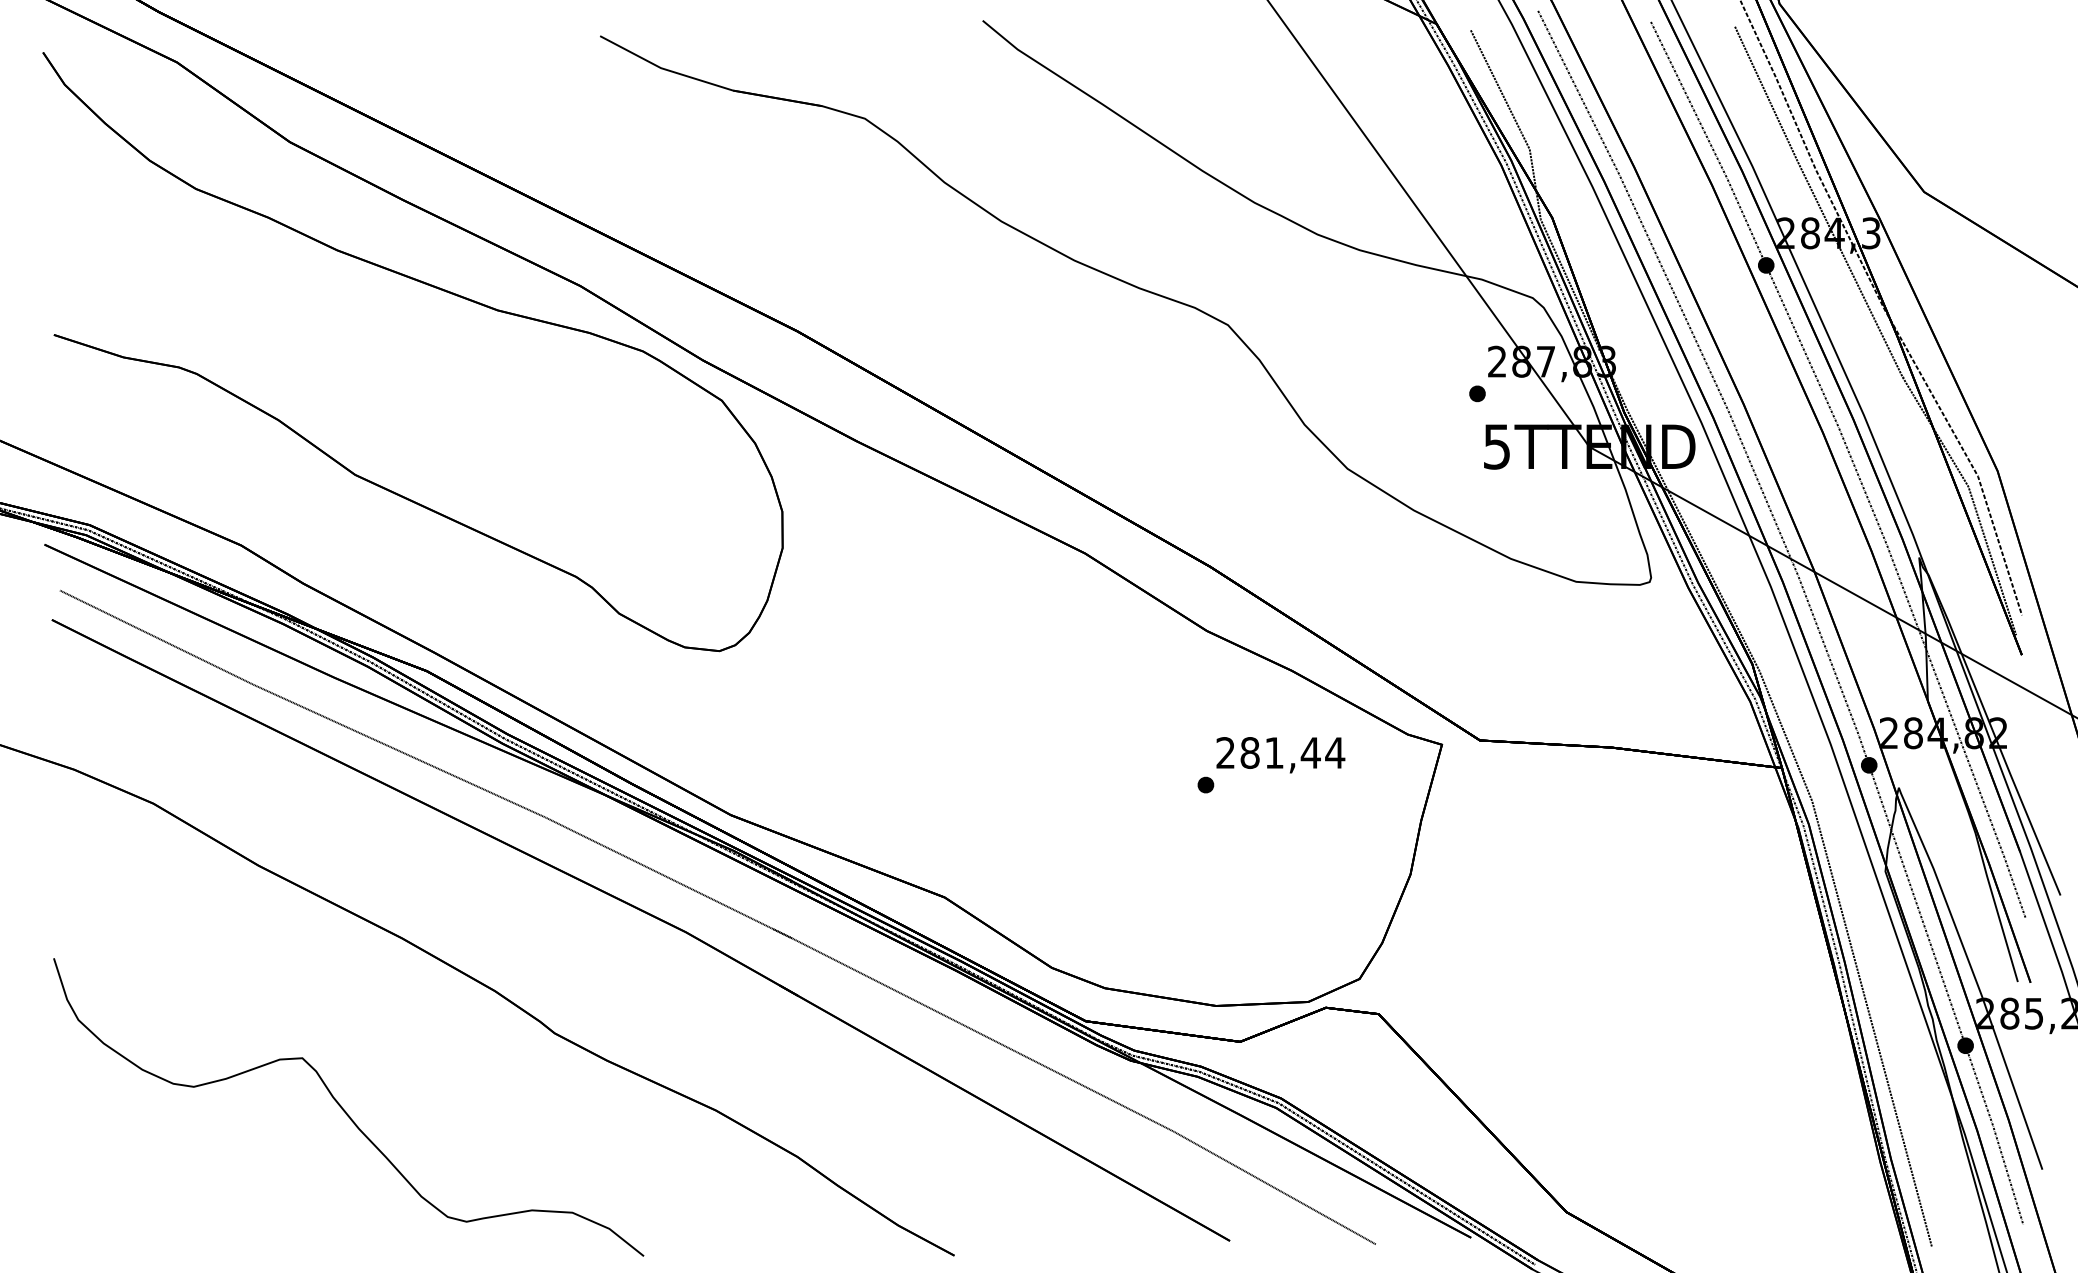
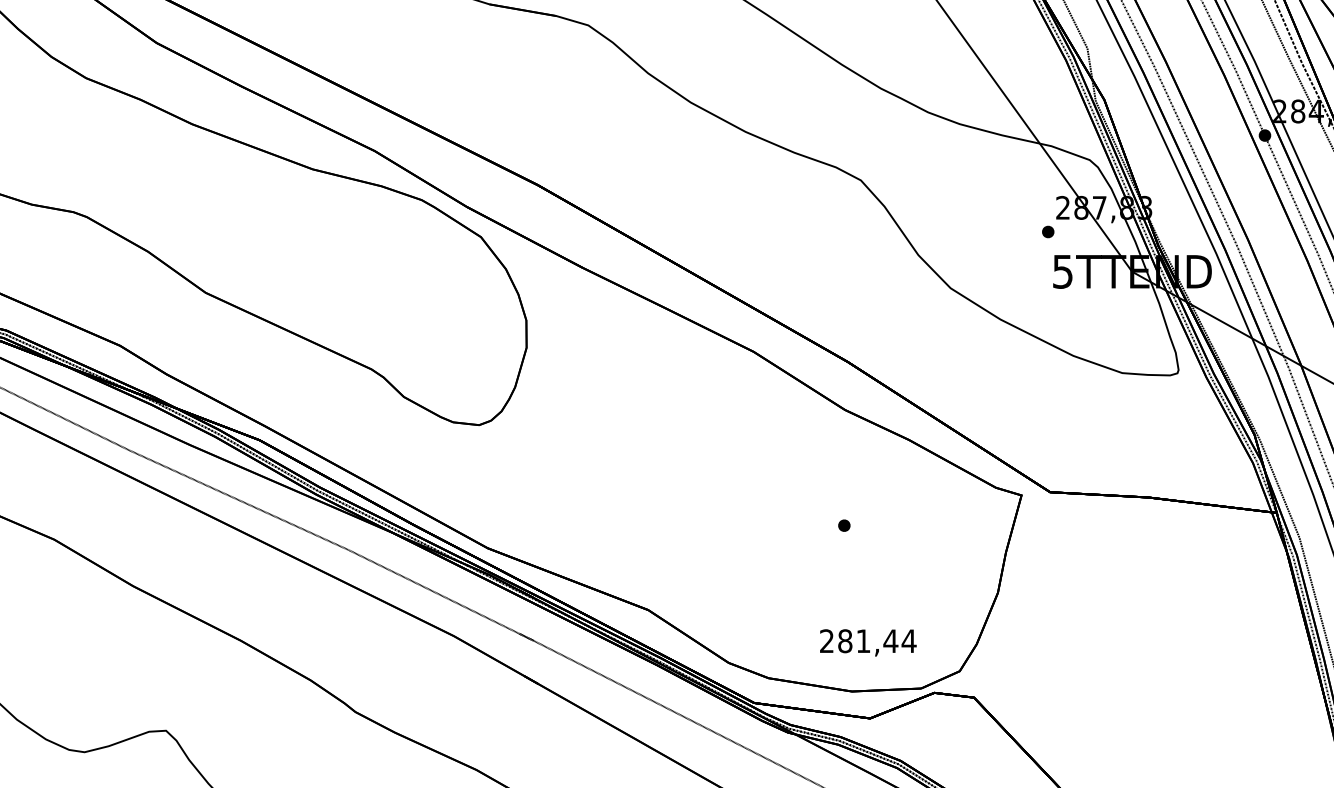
text: (1280, 755) -> (868, 643), moved

